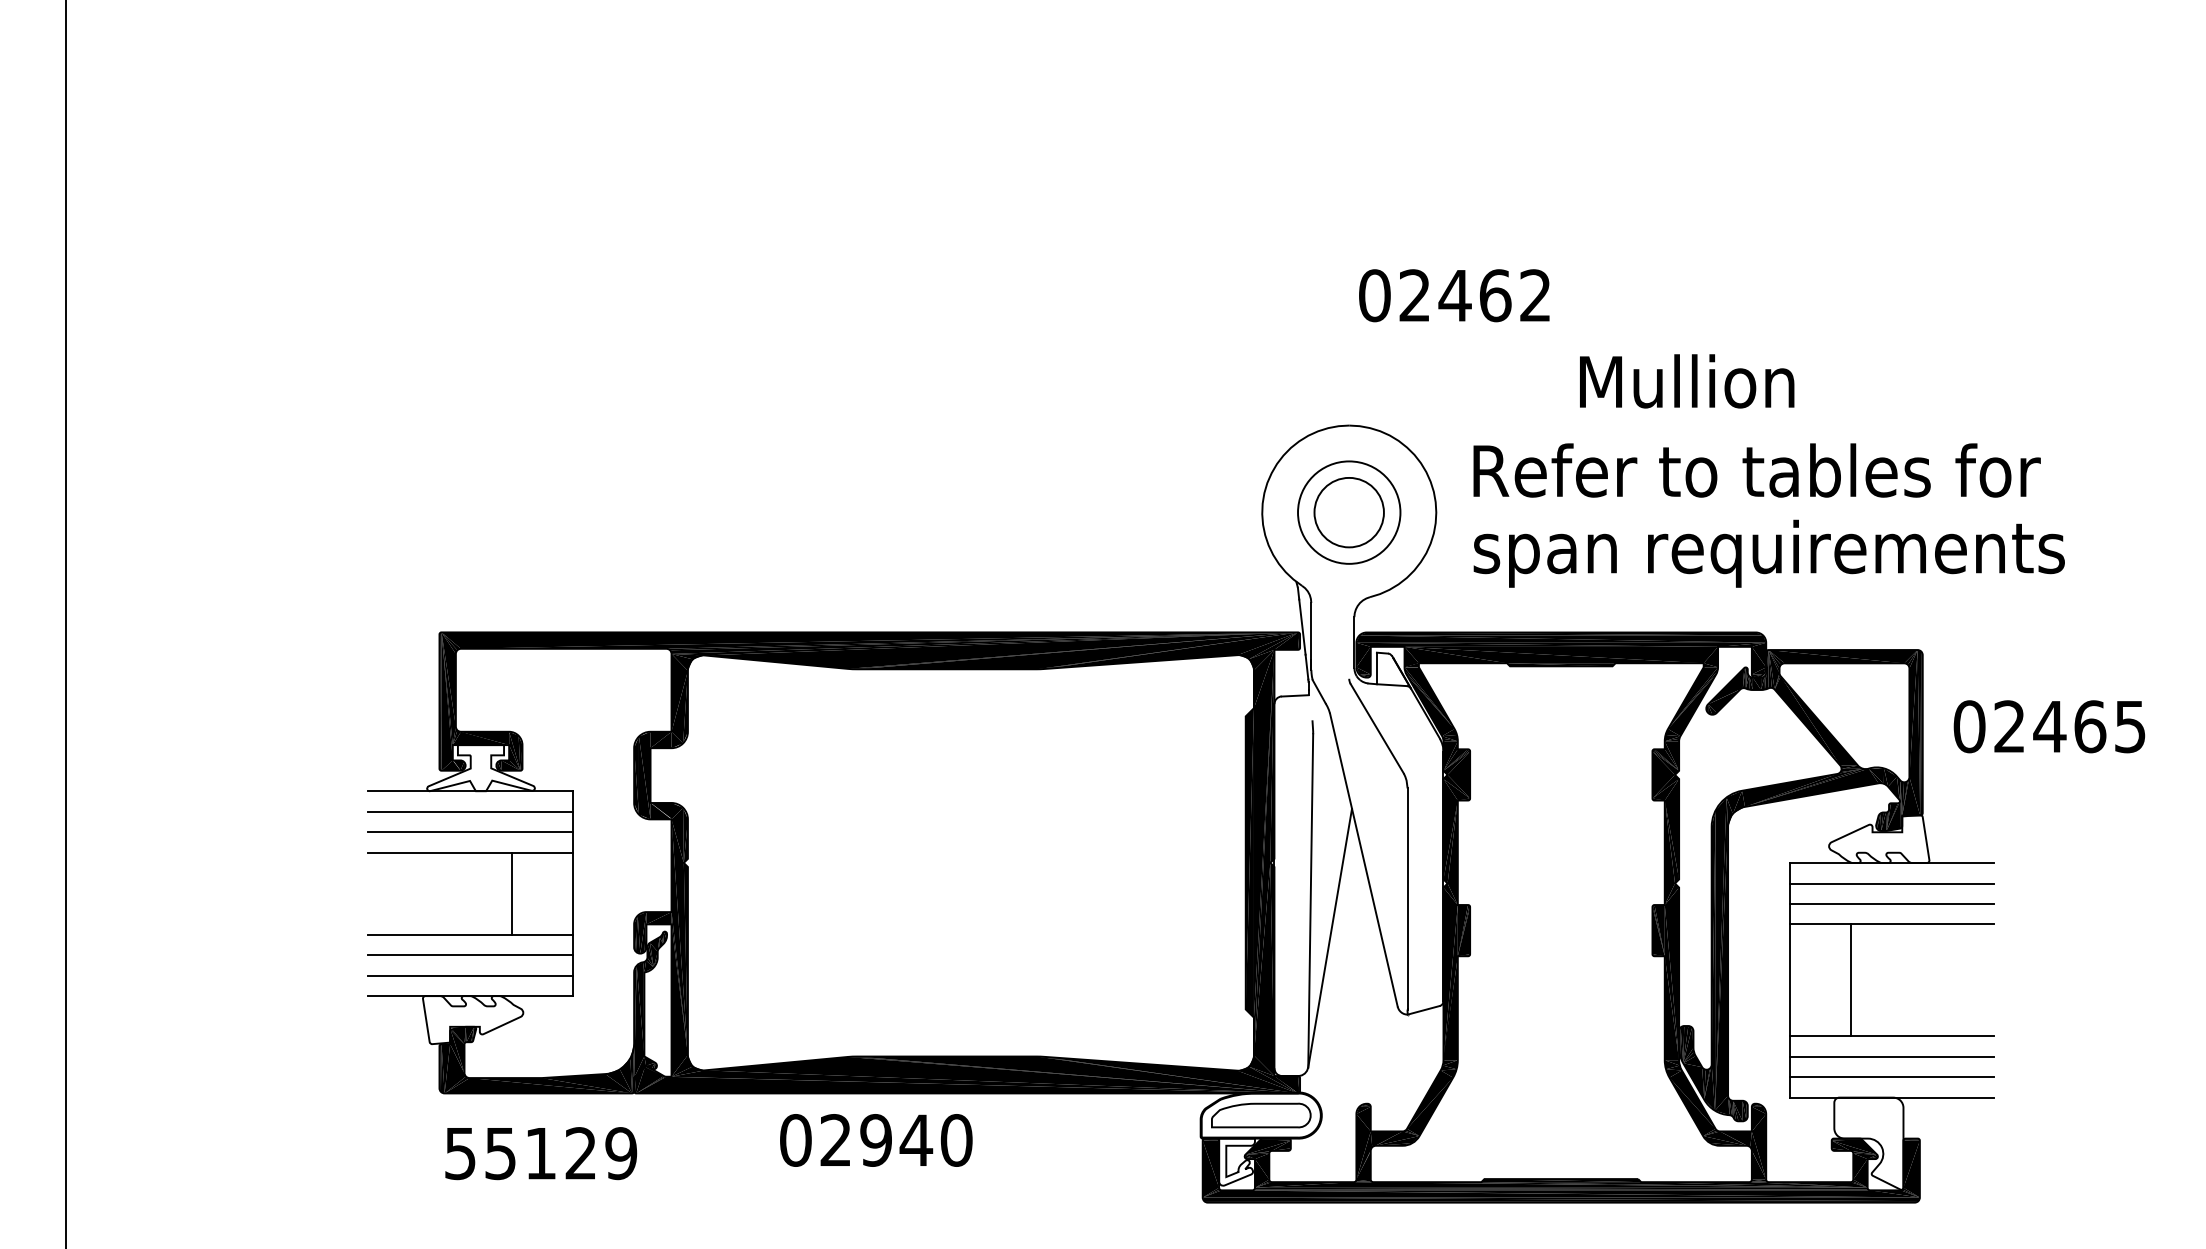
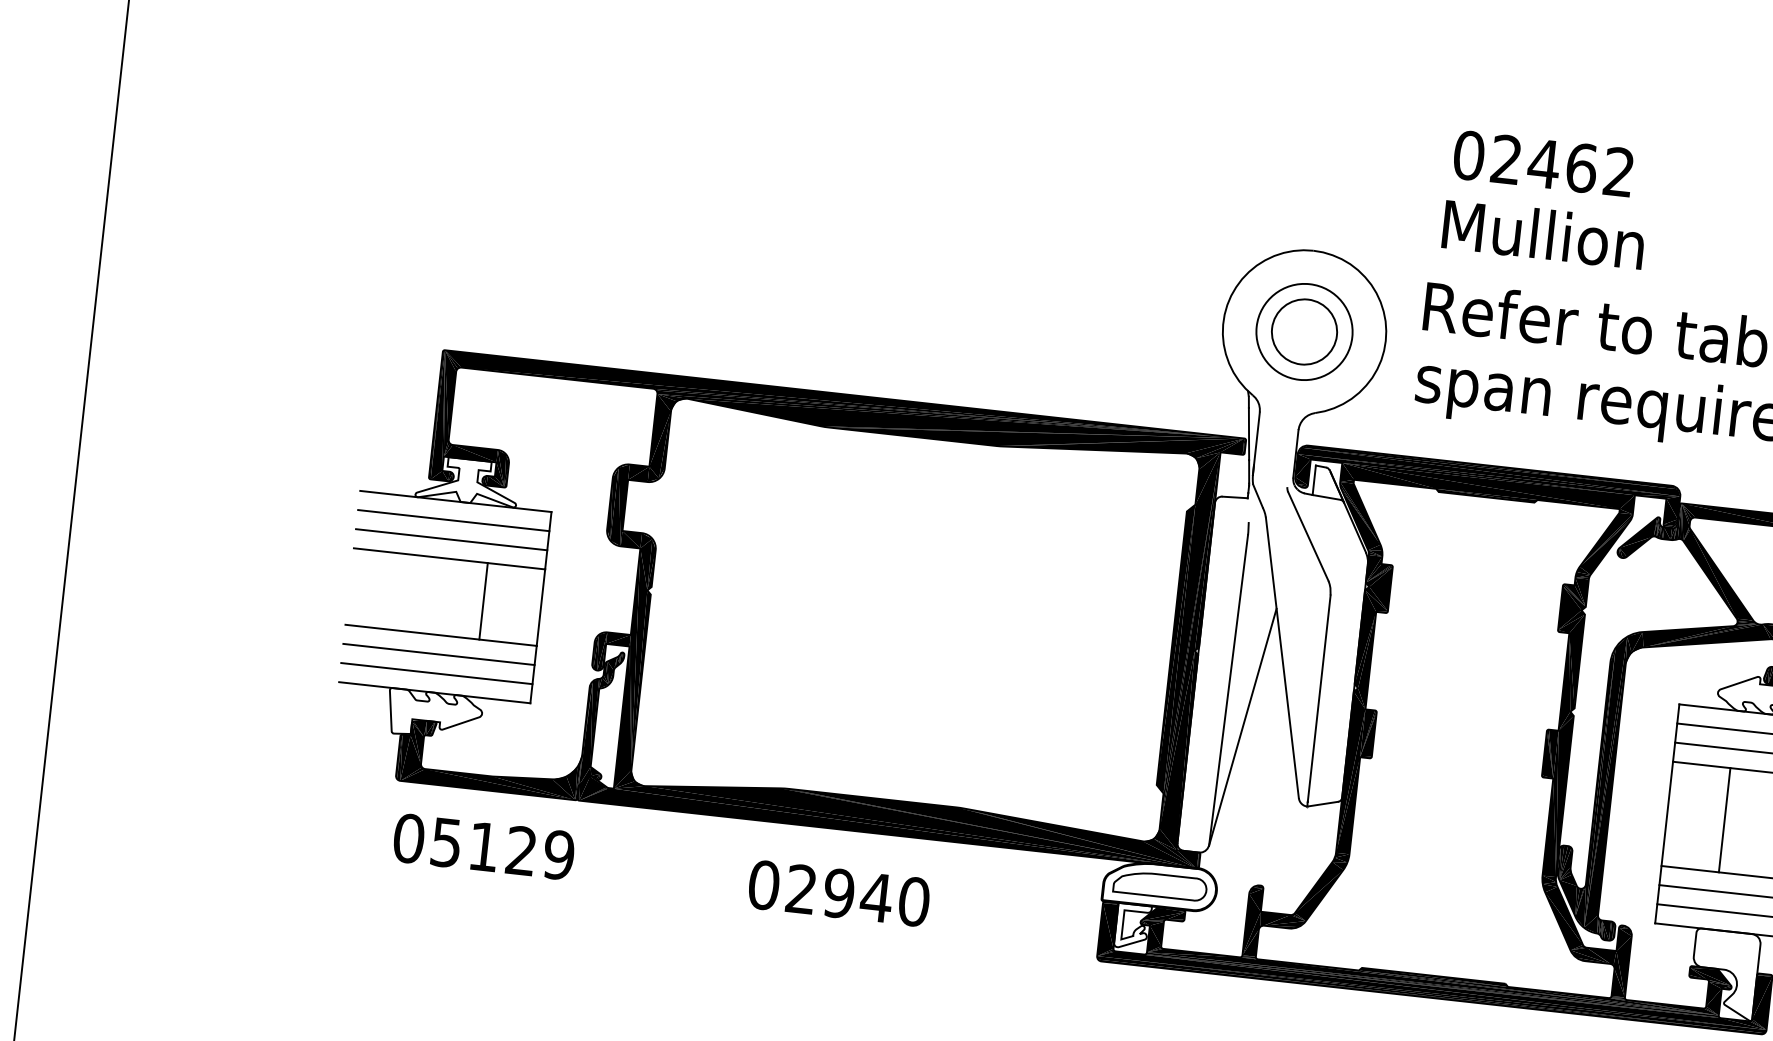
text: (1454, 295) -> (1543, 163), moved
text: (1687, 381) -> (1544, 234), moved
text: (876, 1140) -> (839, 893), moved
text: (460, 1153) -> (408, 838), 55129 -> 05129

